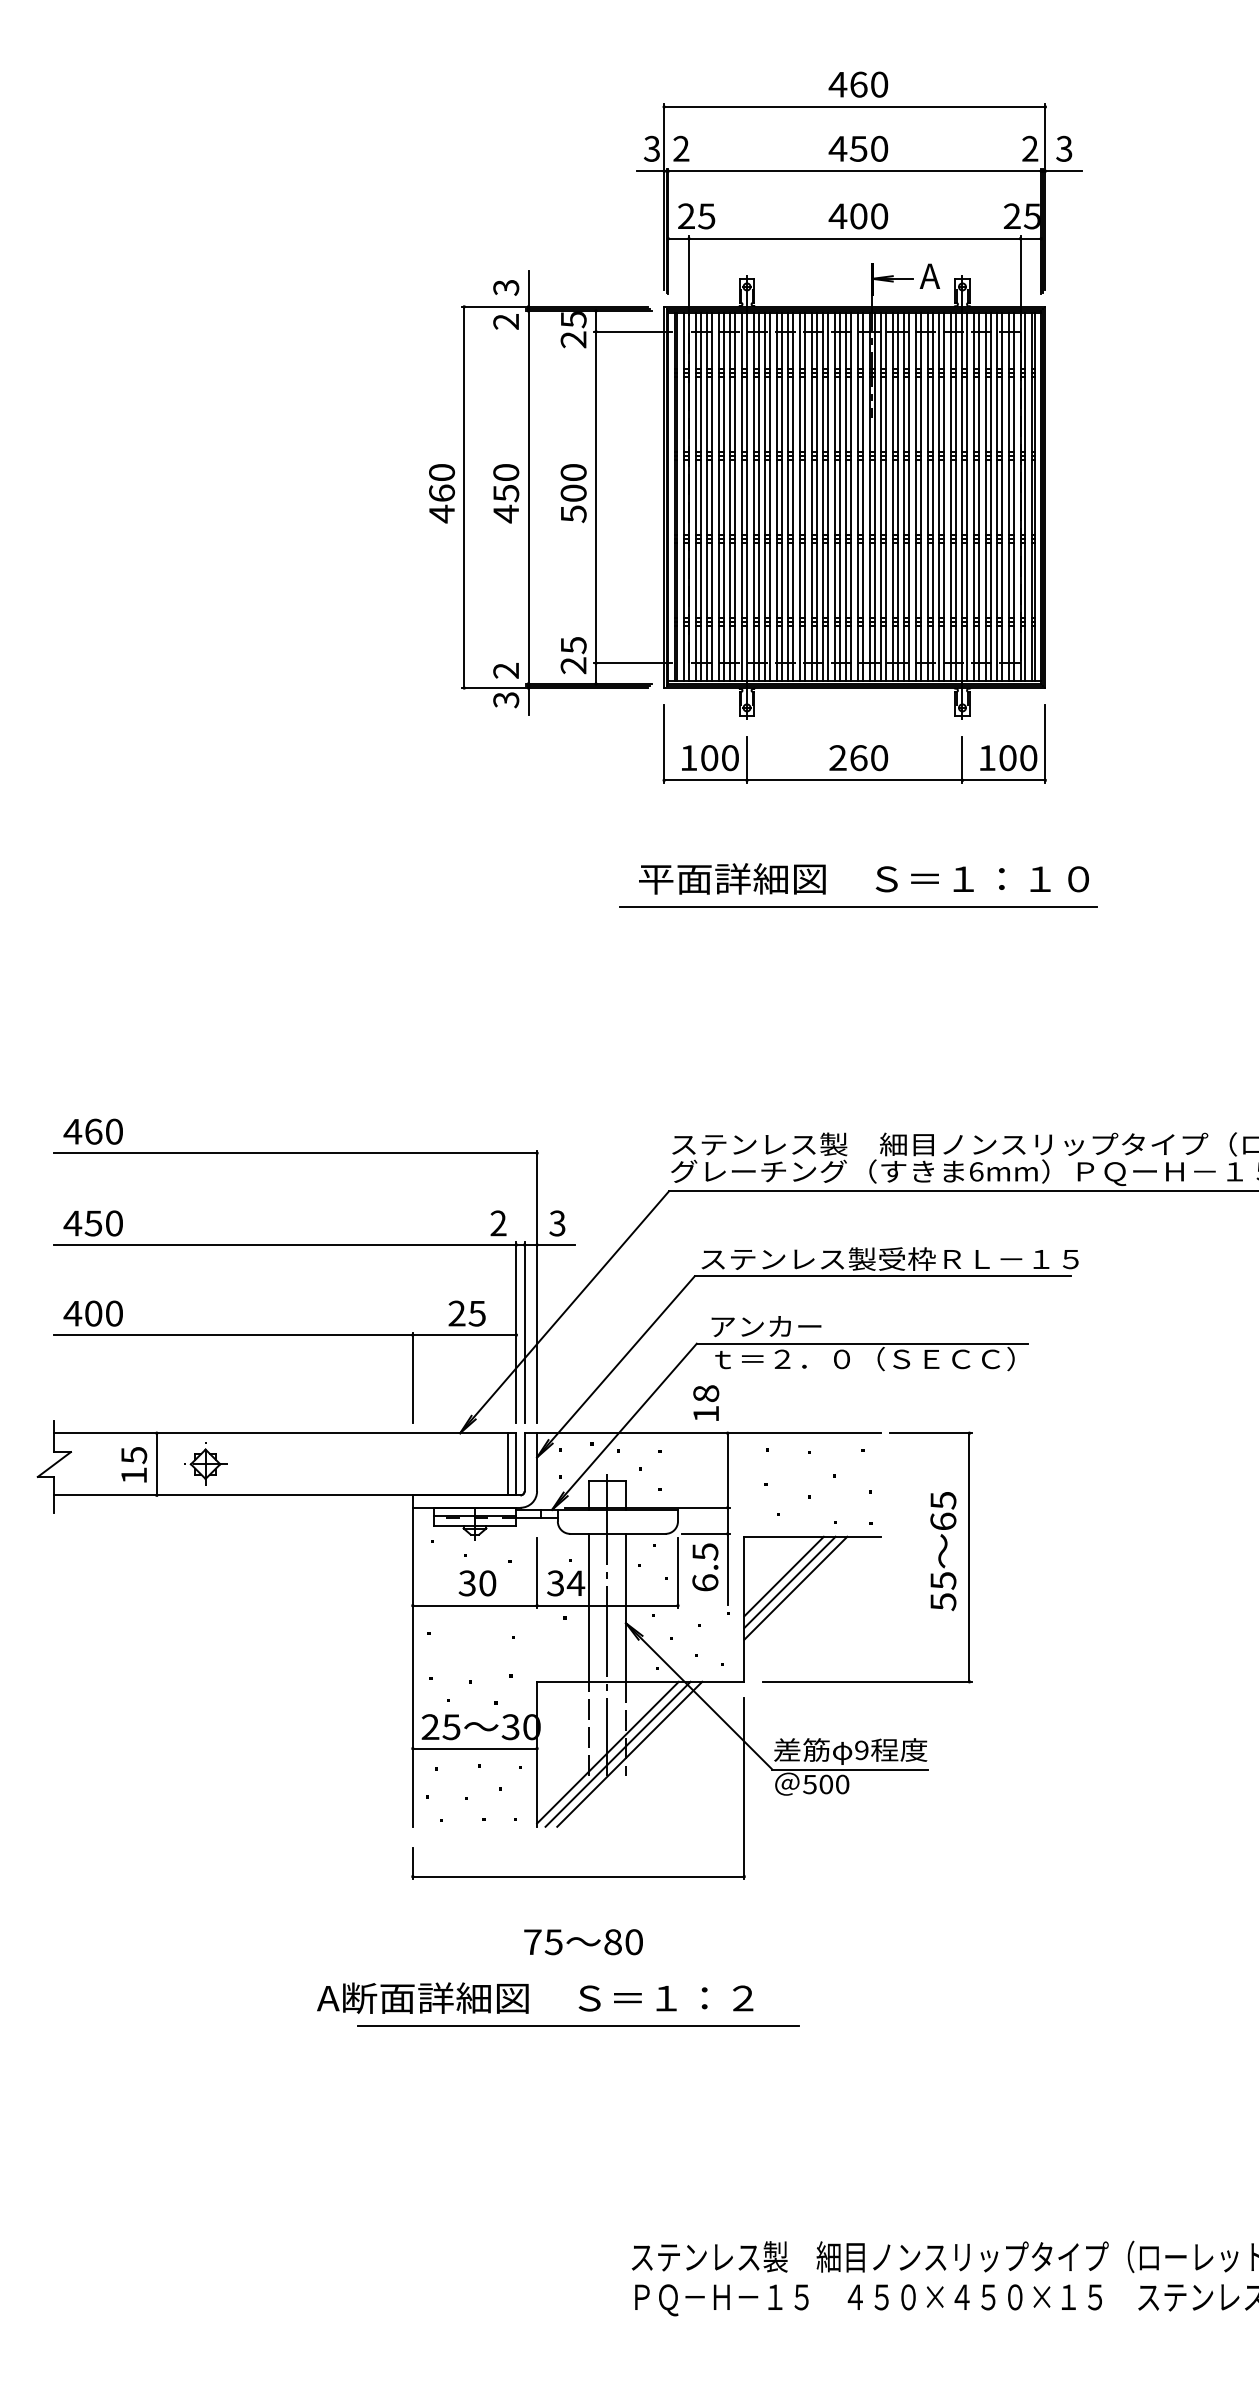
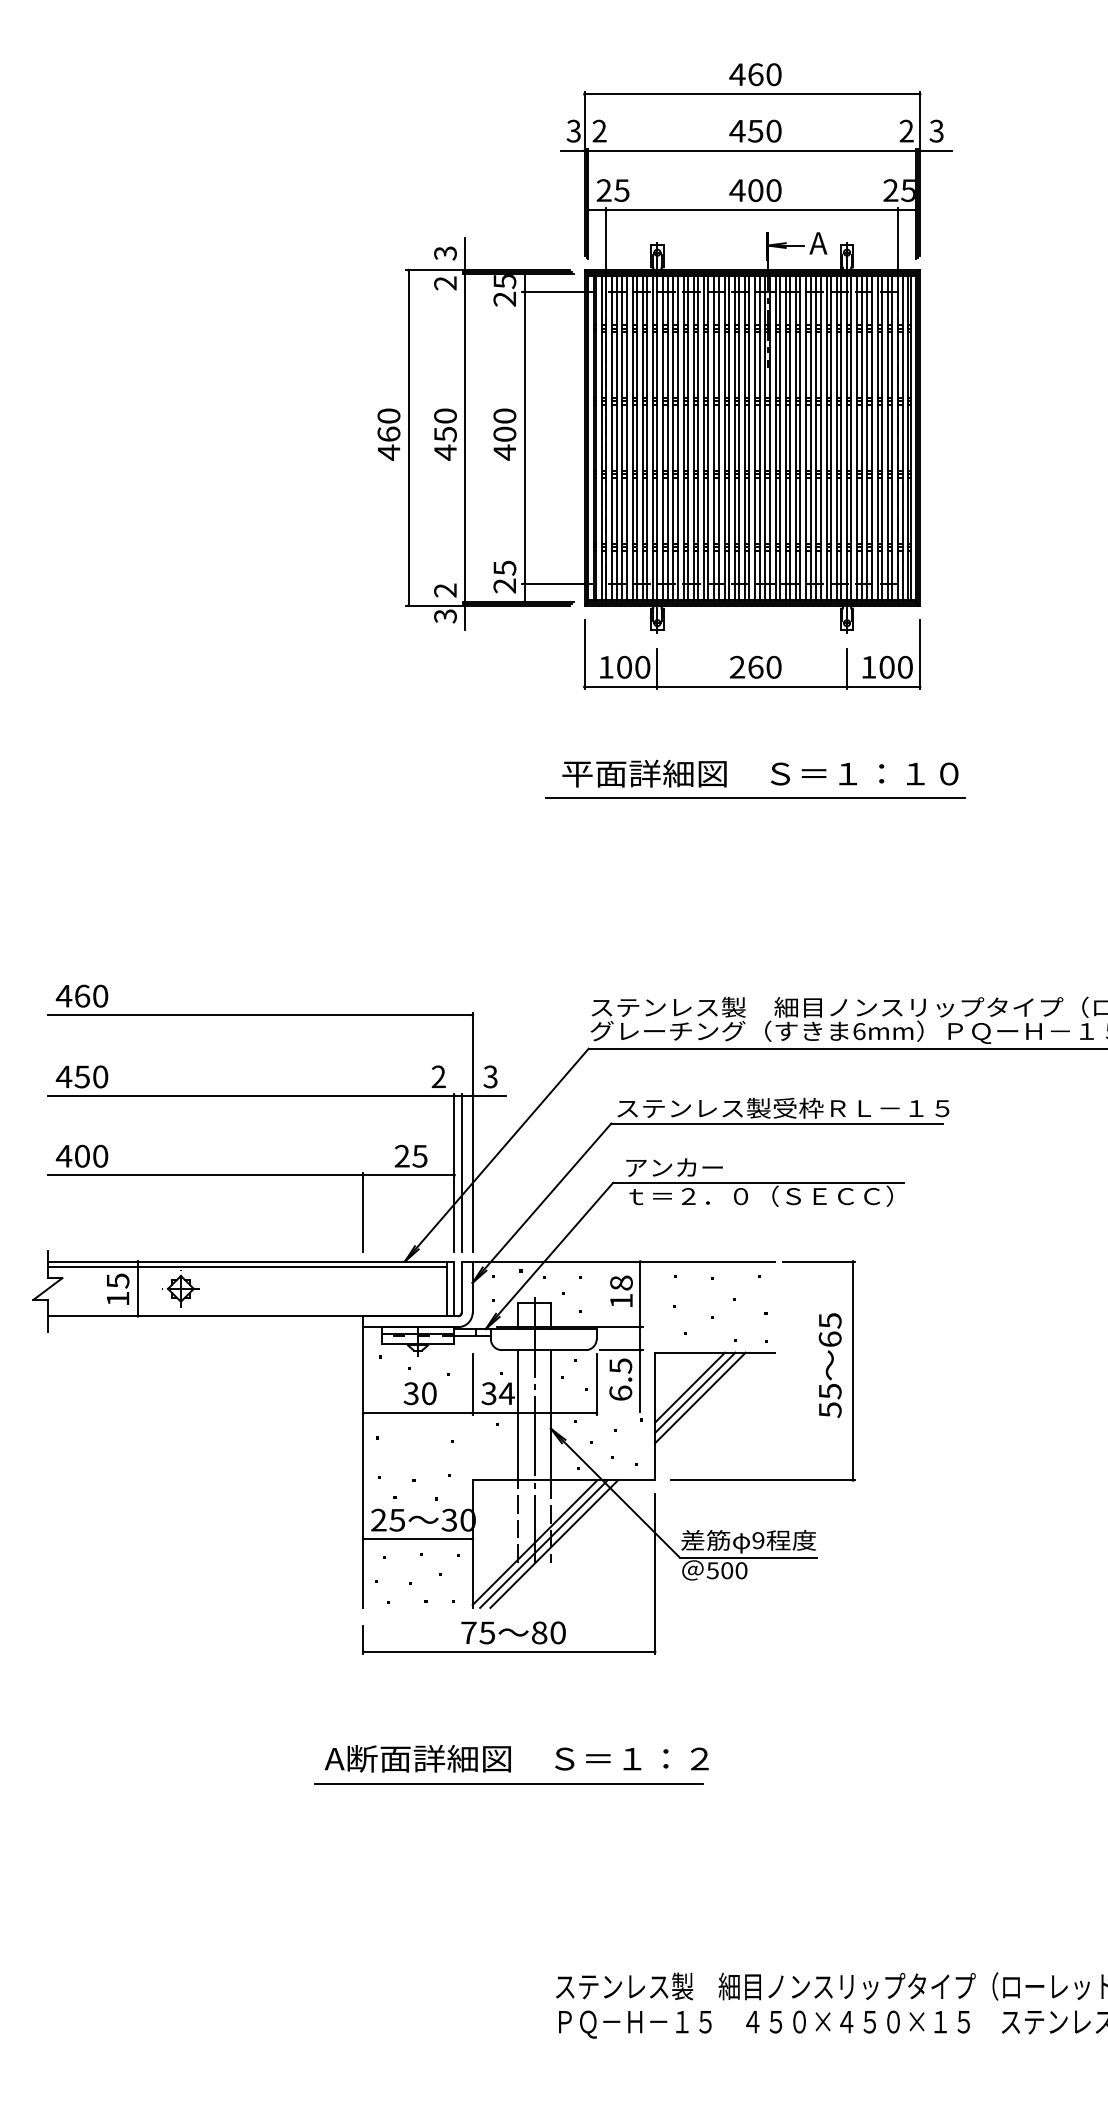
text: (573, 513) -> (504, 452), 500 -> 400
text: (706, 1402) -> (621, 1290), moved
line: (281, 1439) -> (247, 1267), added
text: (583, 1942) -> (513, 1633), moved
text: (535, 1997) -> (517, 1758), moved

